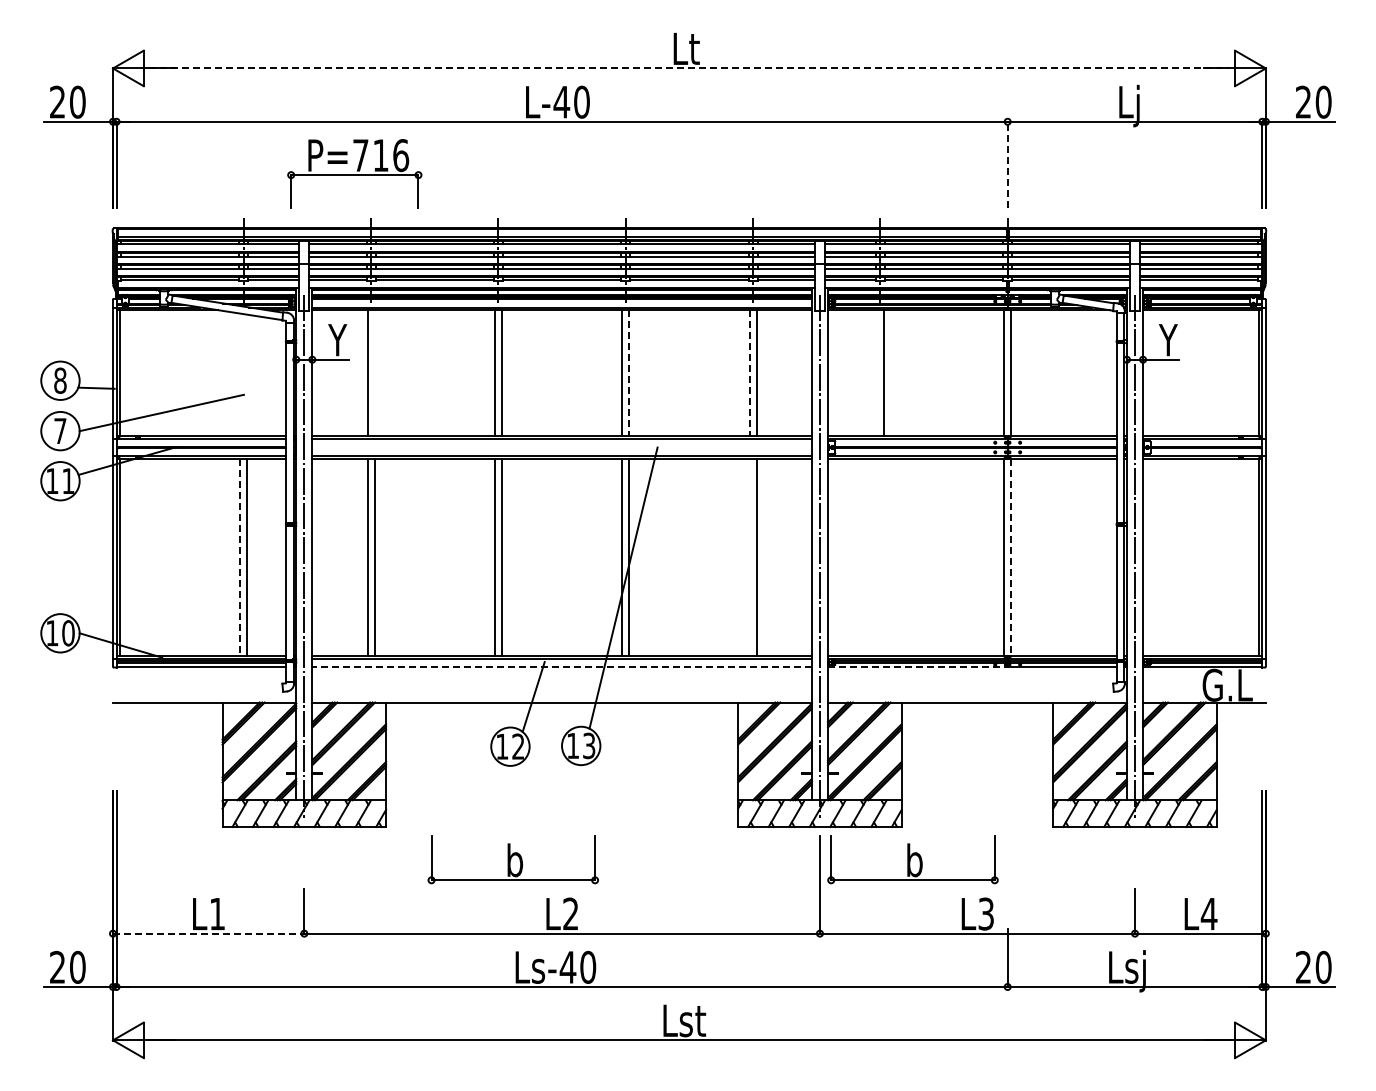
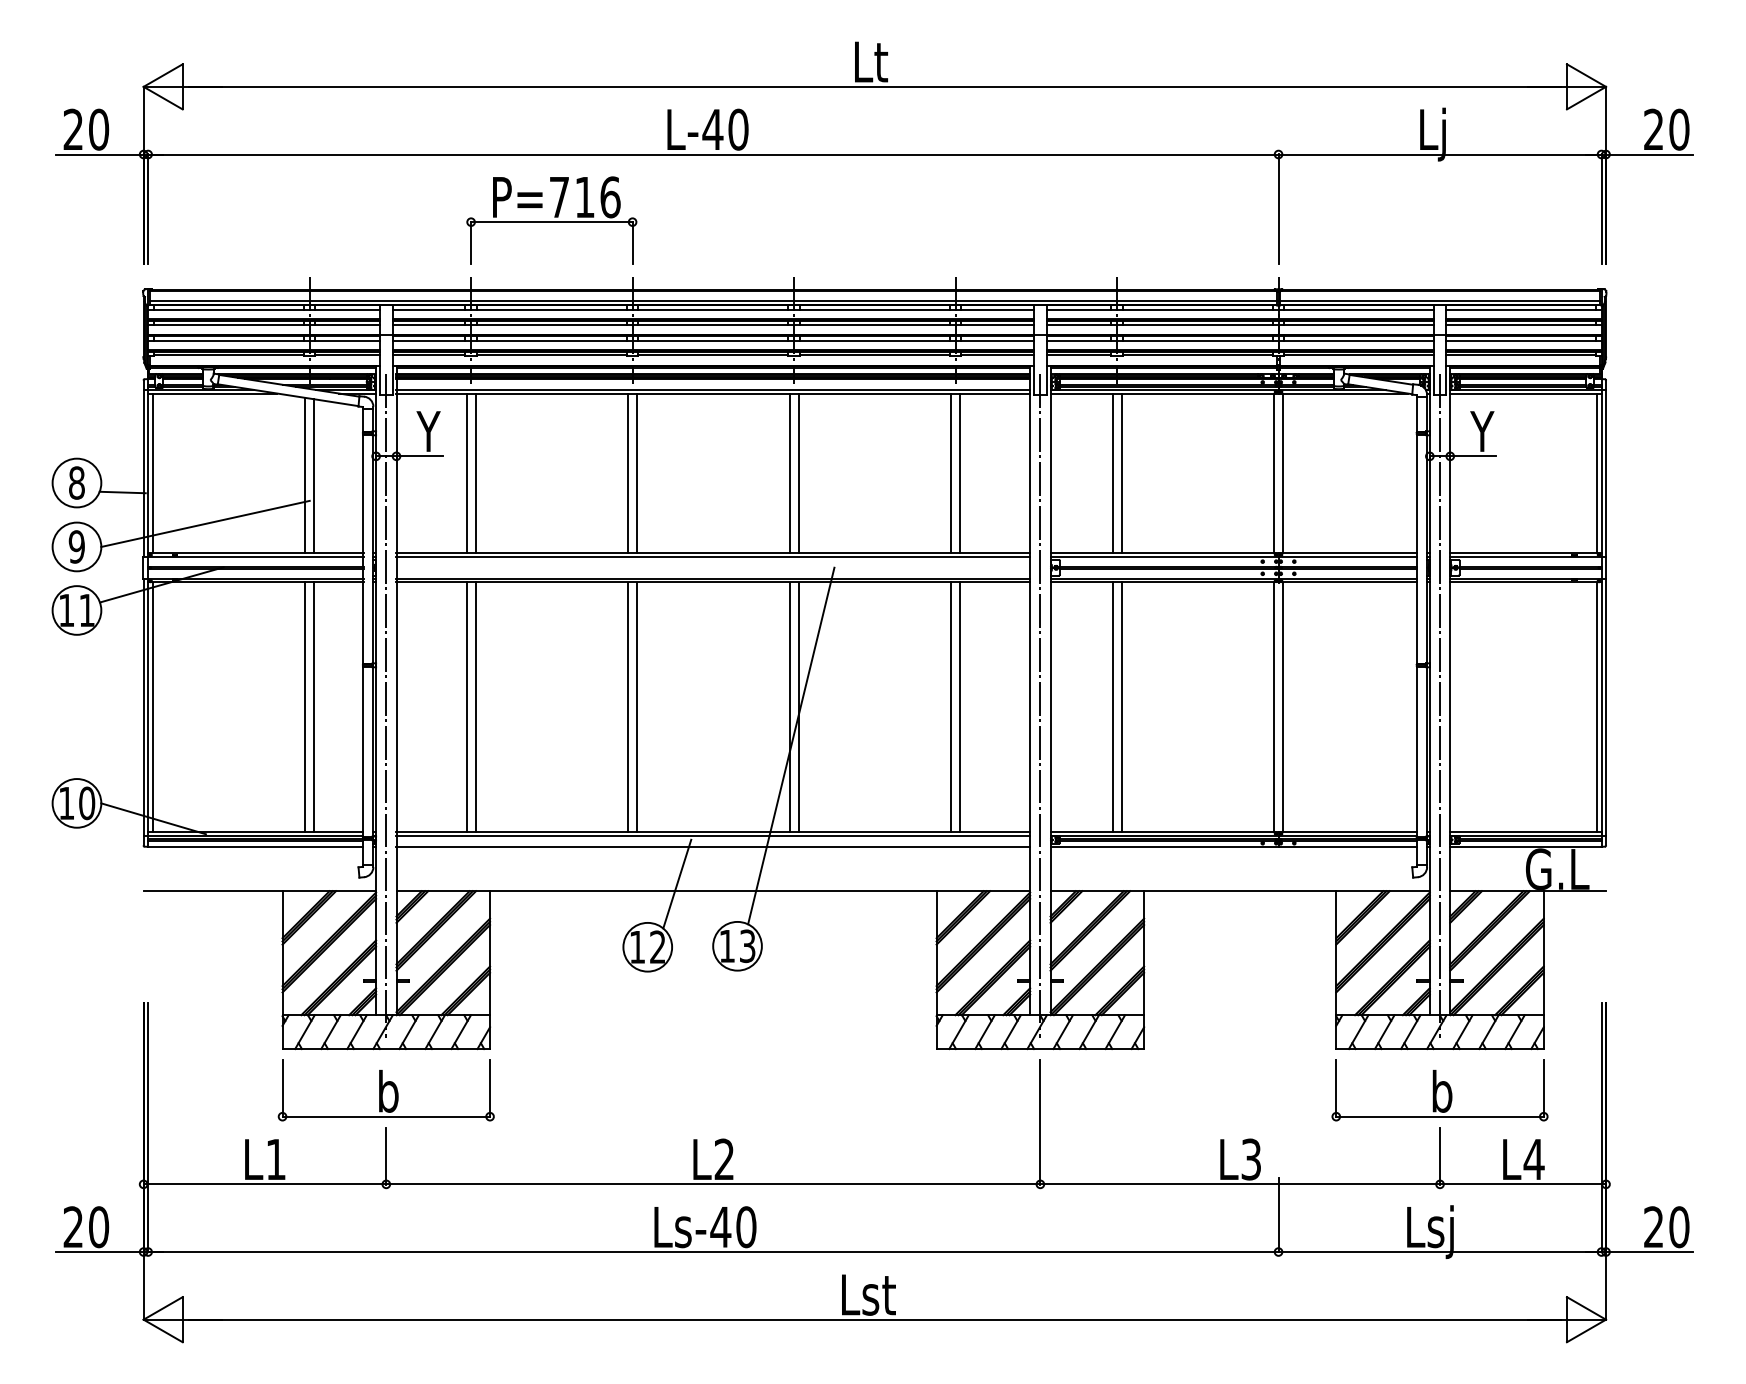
line: (689, 68) -> (874, 86), dashed -> solid
line: (1007, 164) -> (1278, 208), dashed -> solid
part: (354, 173) -> (551, 220), moved
line: (374, 373) -> (475, 473), added
line: (629, 373) -> (798, 473), dashed -> solid
line: (749, 373) -> (951, 473), dashed -> solid
line: (876, 373) -> (1112, 473), added
line: (240, 374) -> (305, 475), added
line: (247, 375) -> (314, 476), added
text: (60, 431) -> (77, 547), 7 -> 9
line: (749, 557) -> (951, 707), added
line: (876, 557) -> (1112, 707), added
line: (883, 557) -> (1120, 707), added
line: (240, 558) -> (305, 708), dashed -> solid
line: (1011, 558) -> (1283, 708), dashed -> solid
line: (562, 667) -> (713, 846), dashed -> solid
line: (917, 667) -> (1164, 846), dashed -> solid
part: (512, 859) -> (385, 1090), moved
part: (912, 859) -> (1439, 1090), moved
line: (208, 933) -> (264, 1184), dashed -> solid

